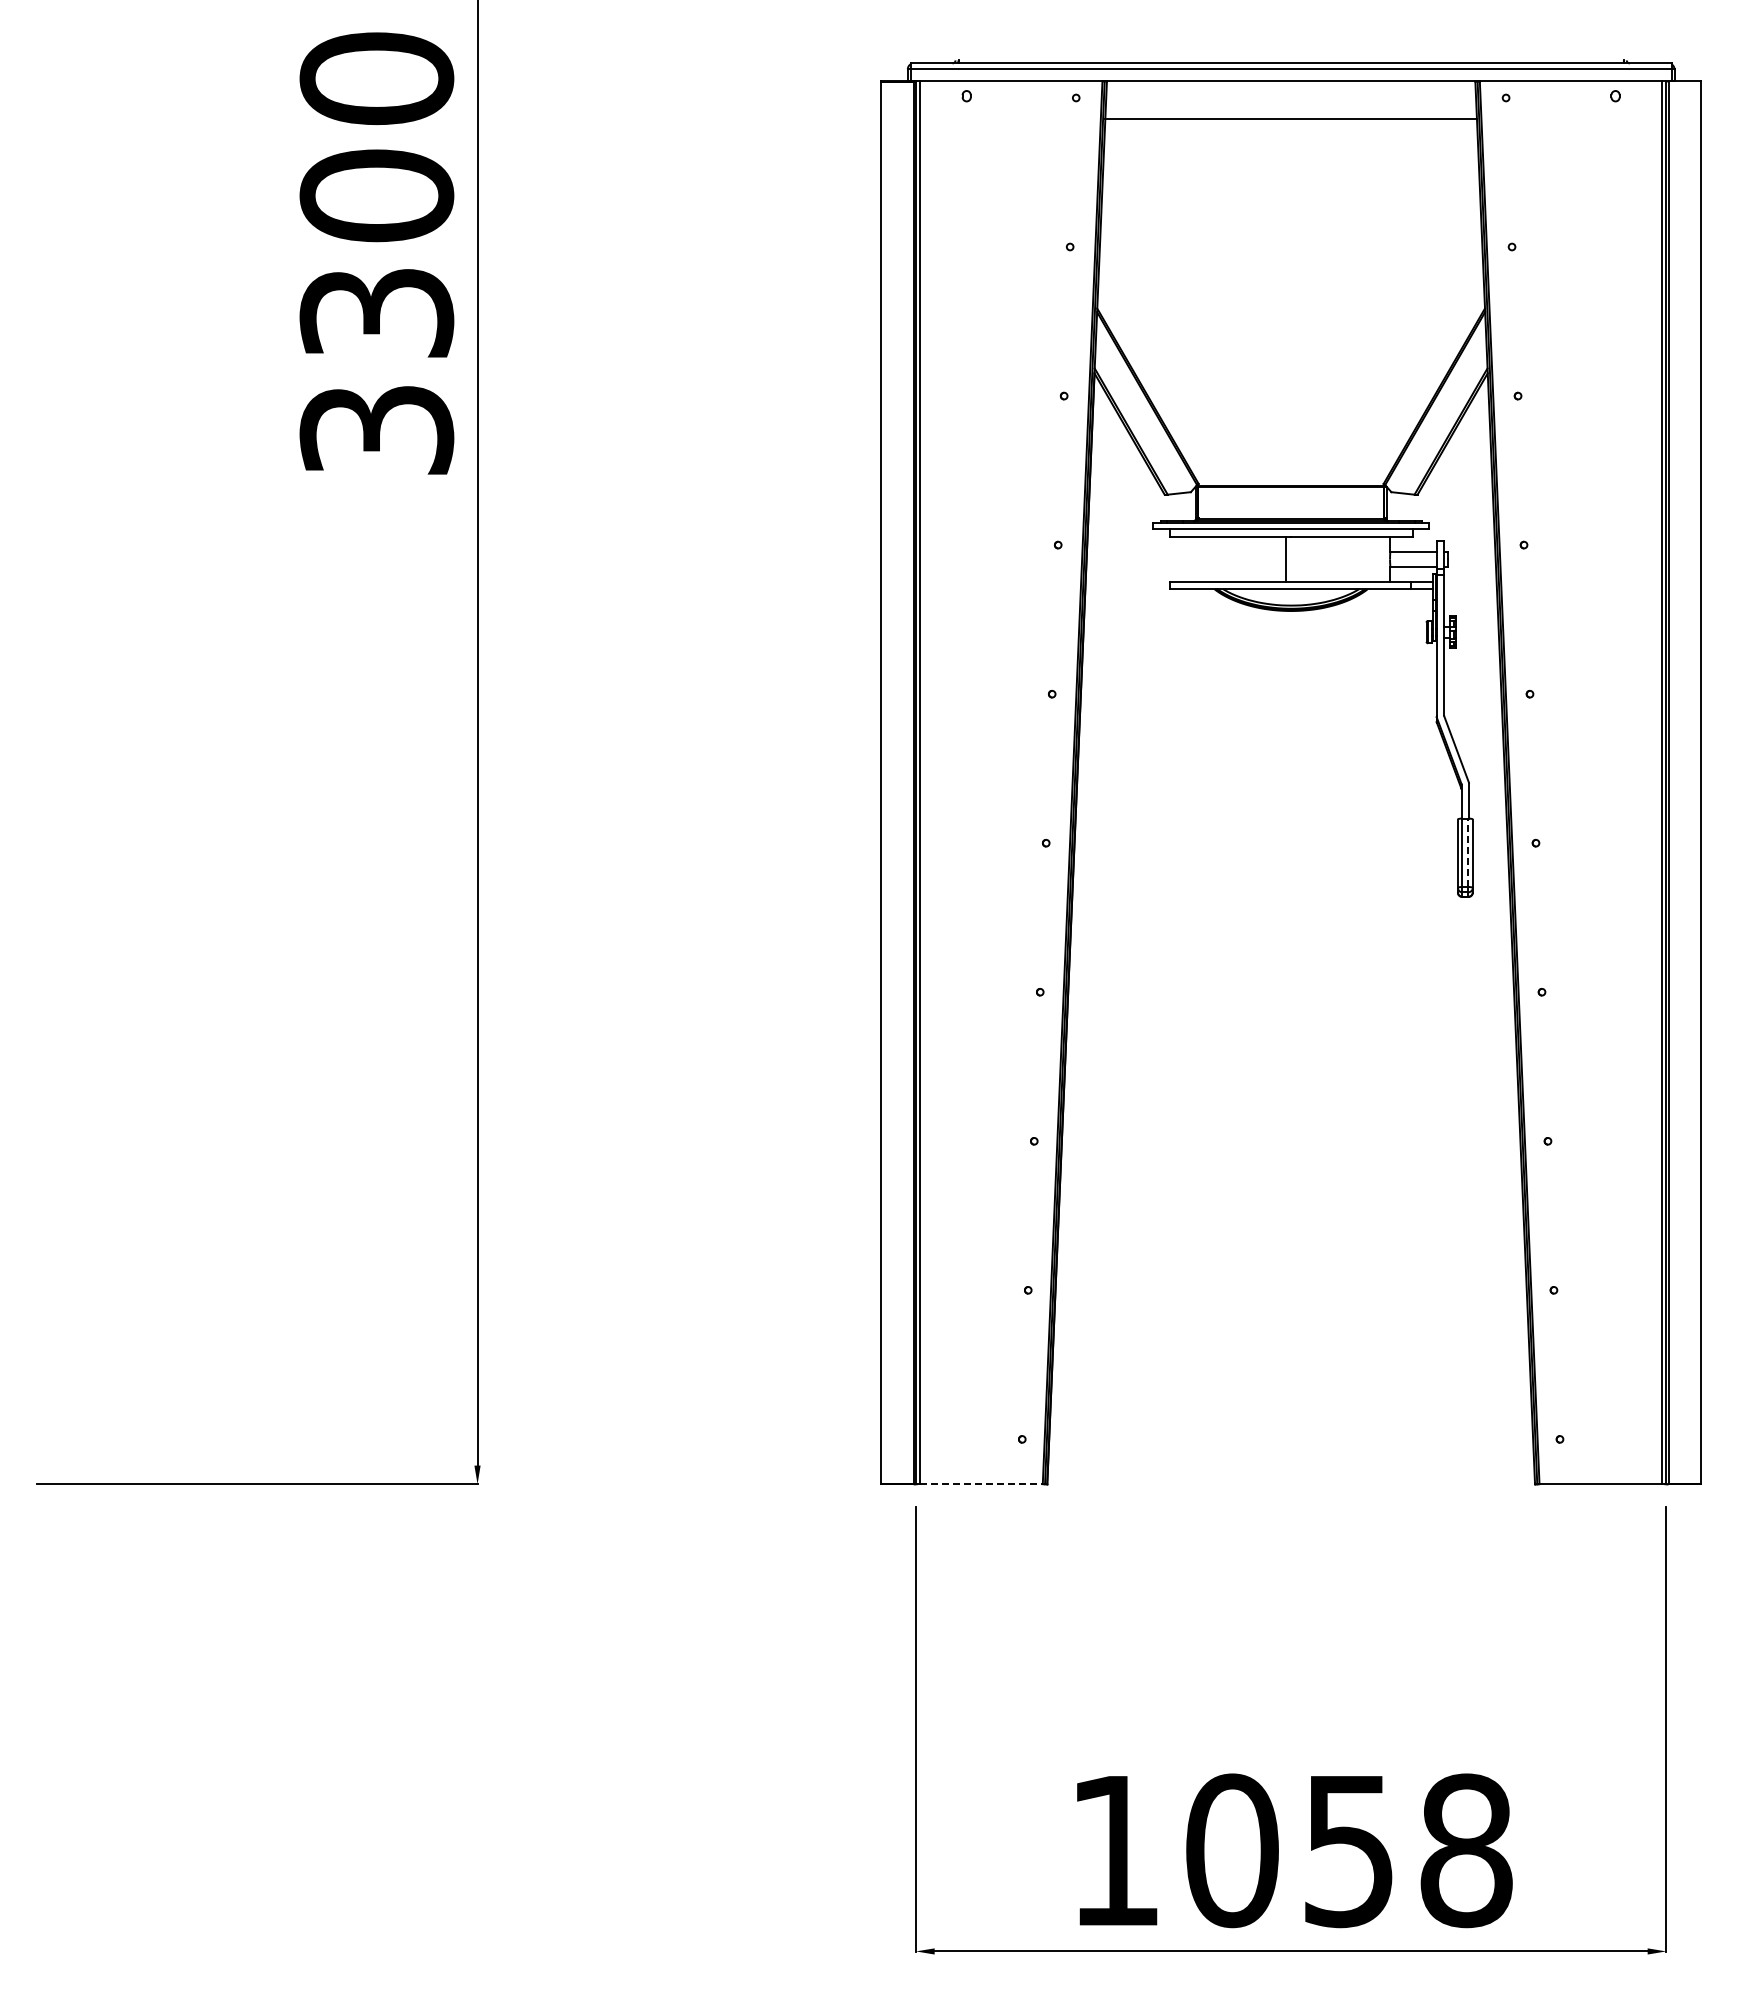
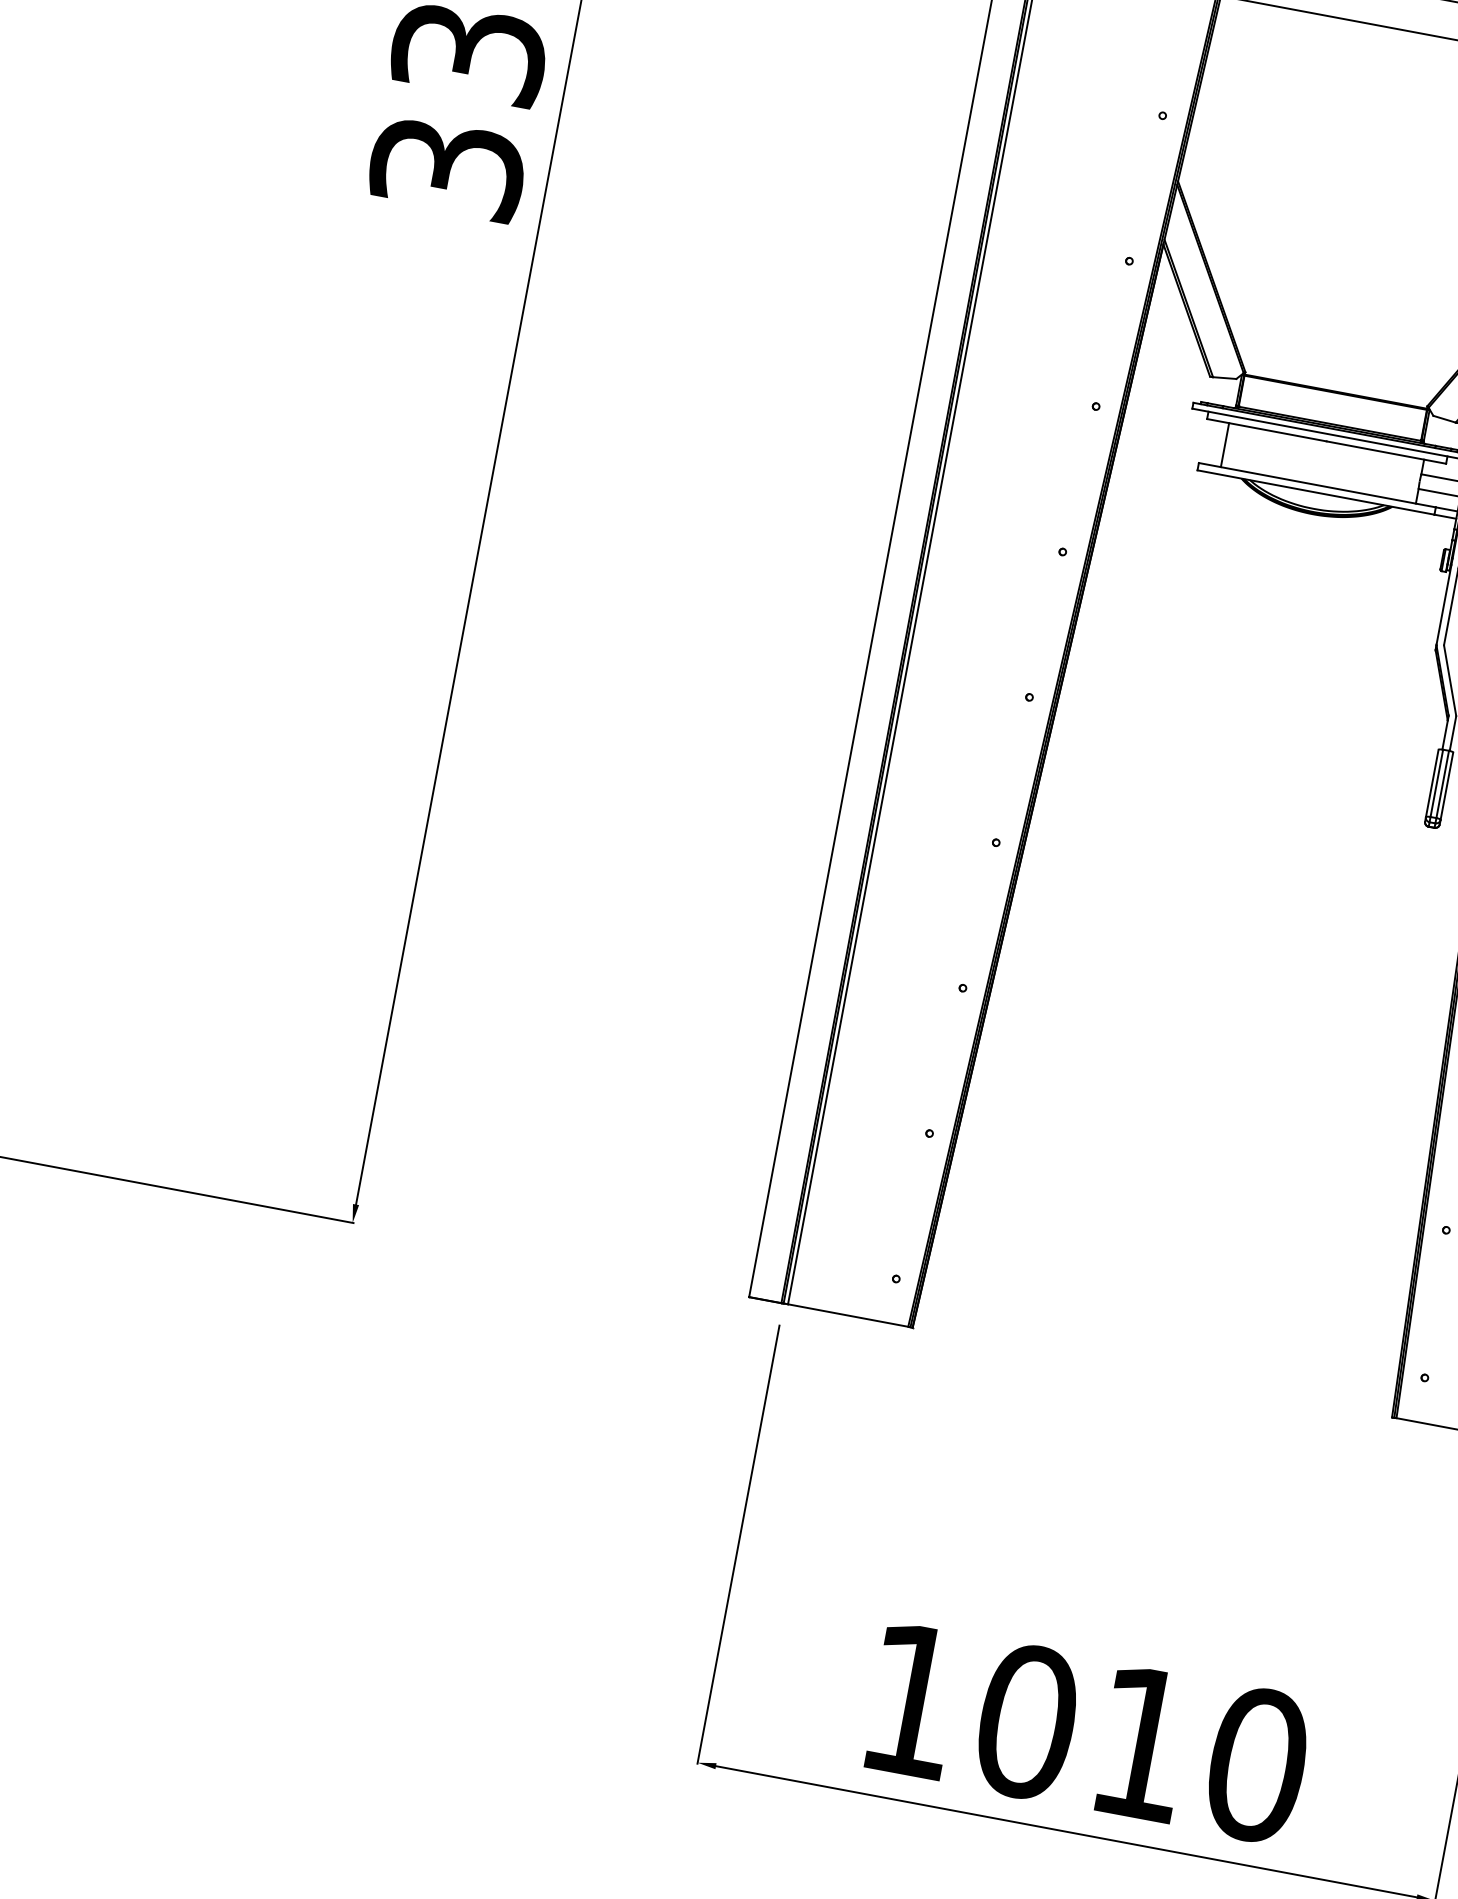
line: (1285, 558) -> (1224, 444), moved
line: (1468, 852) -> (1442, 784), dashed -> solid
line: (982, 1484) -> (848, 1316), dashed -> solid
text: (1409, 1850) -> (1201, 1754), 1058 -> 1010

